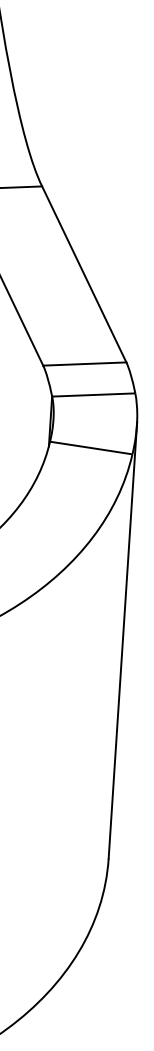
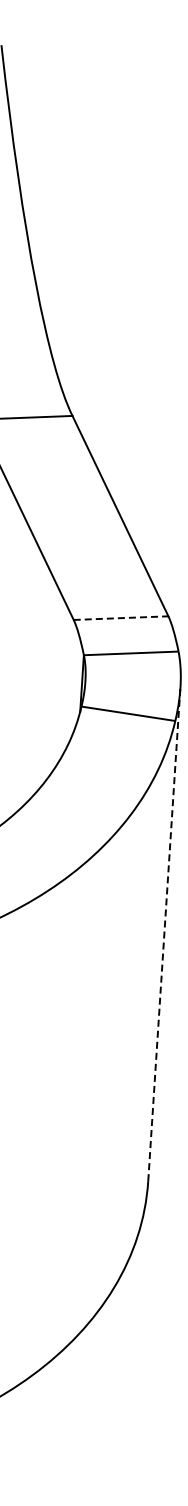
line: (85, 364) -> (121, 618), solid -> dashed
line: (122, 640) -> (164, 932), solid -> dashed

